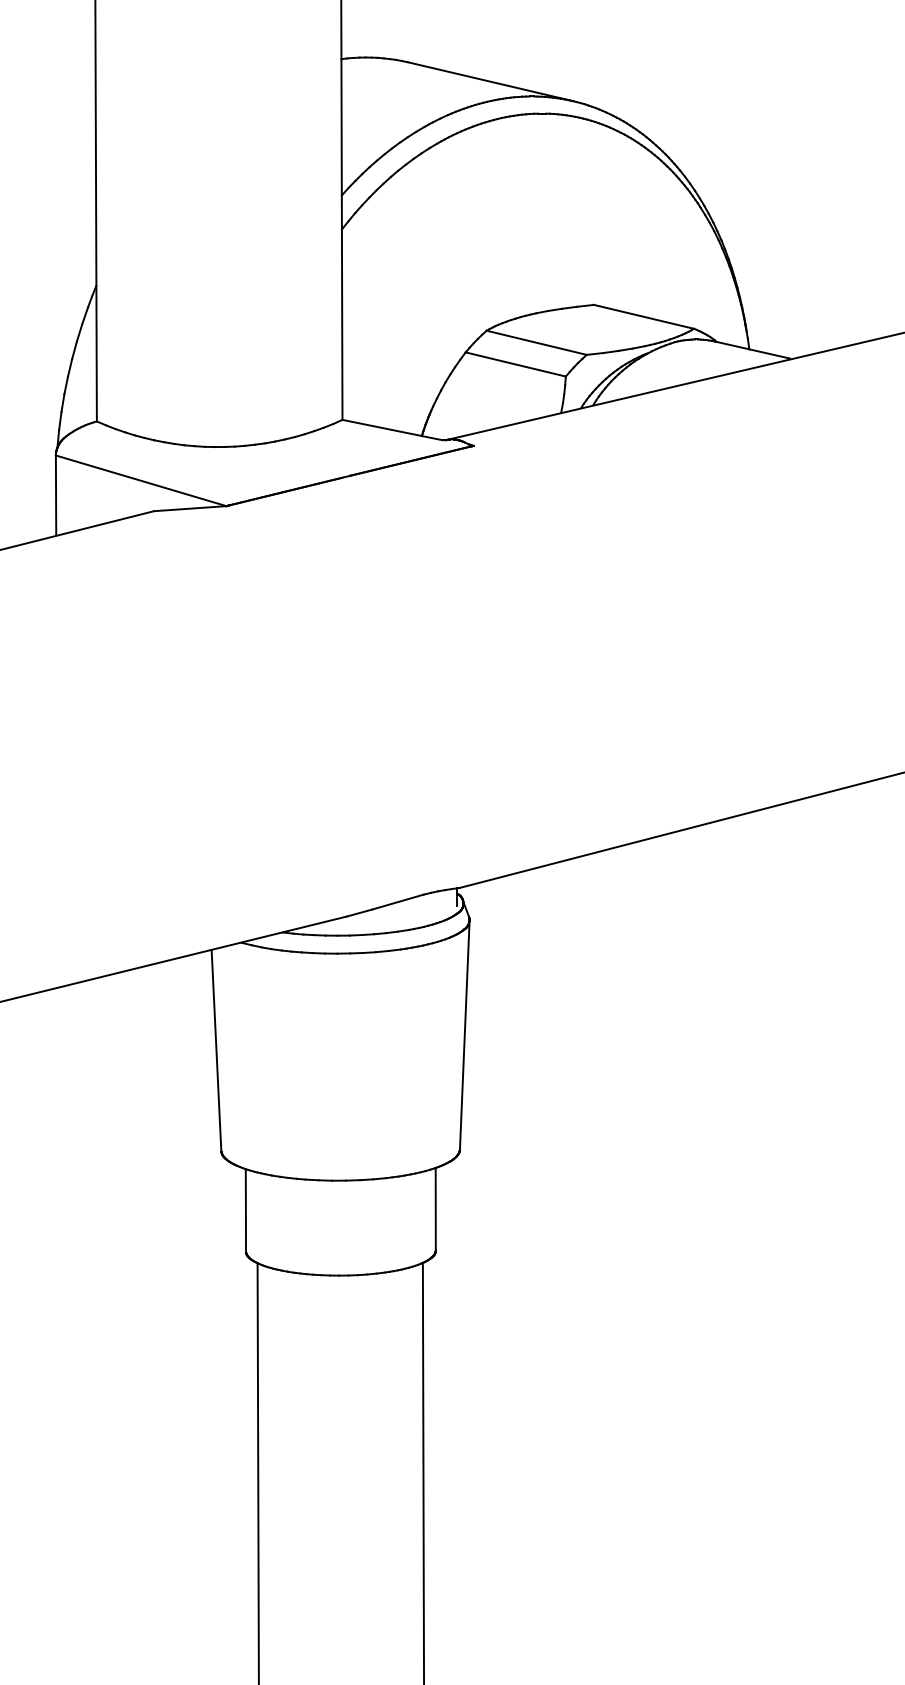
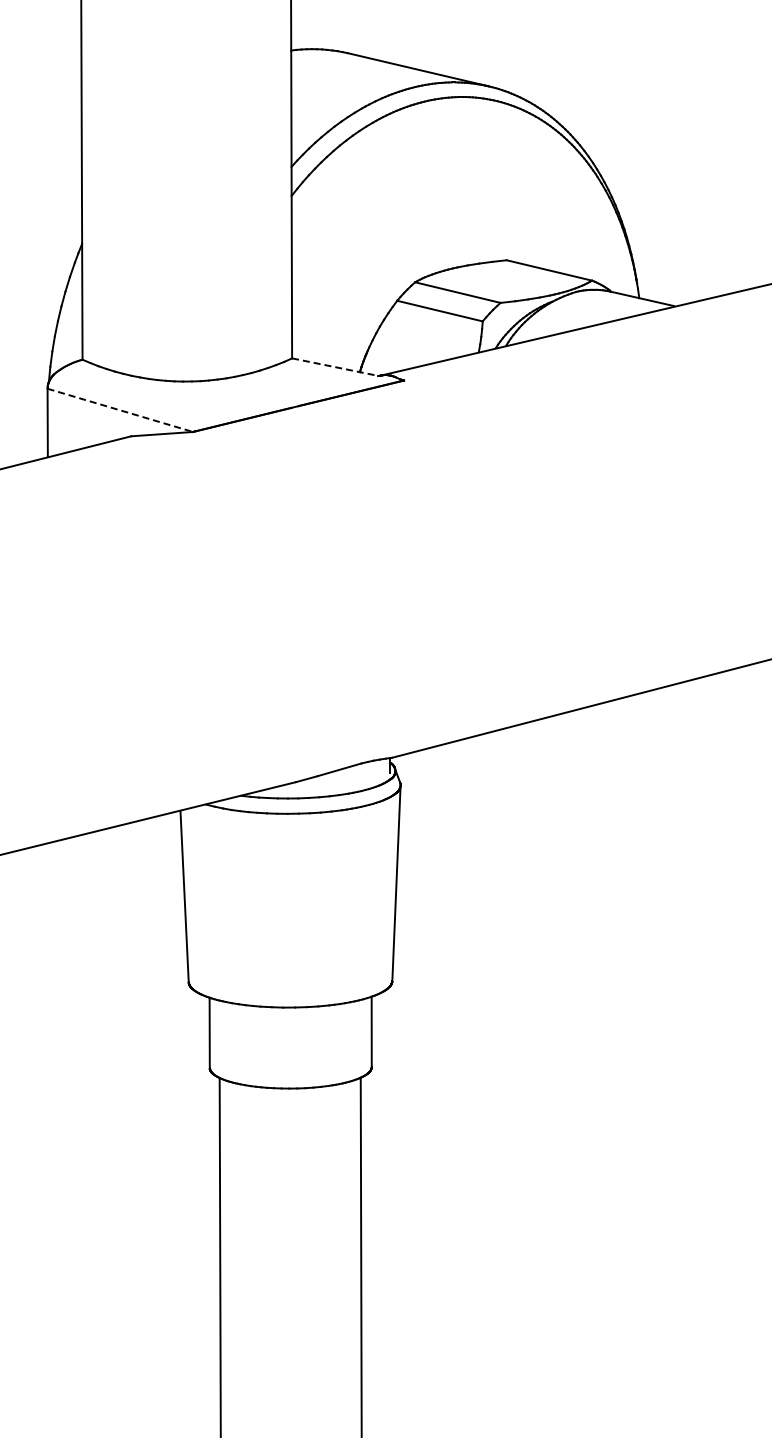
line: (392, 430) -> (334, 367), solid -> dashed
line: (141, 480) -> (120, 410), solid -> dashed

